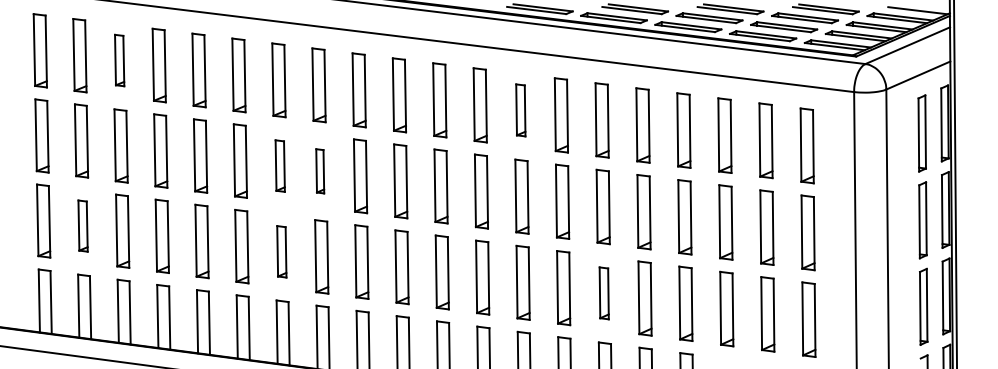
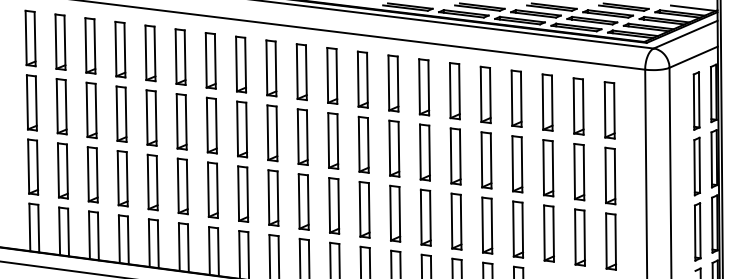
part: (119, 60) -> (90, 45), size x1.43
part: (520, 110) -> (393, 83), size x1.43
part: (279, 165) -> (211, 125), size x1.43
part: (319, 171) -> (241, 129), size x1.67
part: (82, 225) -> (62, 170), size x1.43
part: (281, 251) -> (212, 190), size x1.43
part: (603, 293) -> (455, 221), size x1.43

